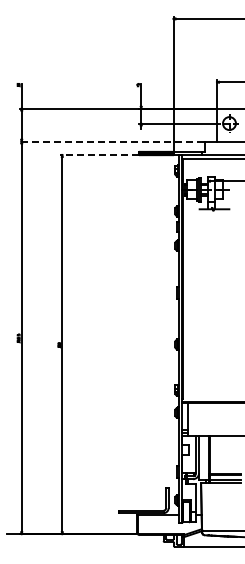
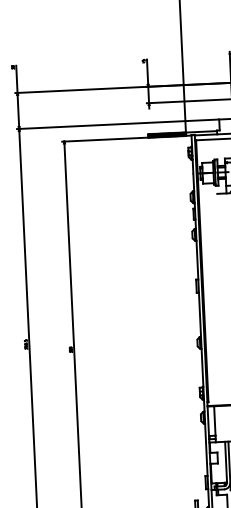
line: (111, 141) -> (117, 124), dashed -> solid
line: (99, 155) -> (105, 140), dashed -> solid

